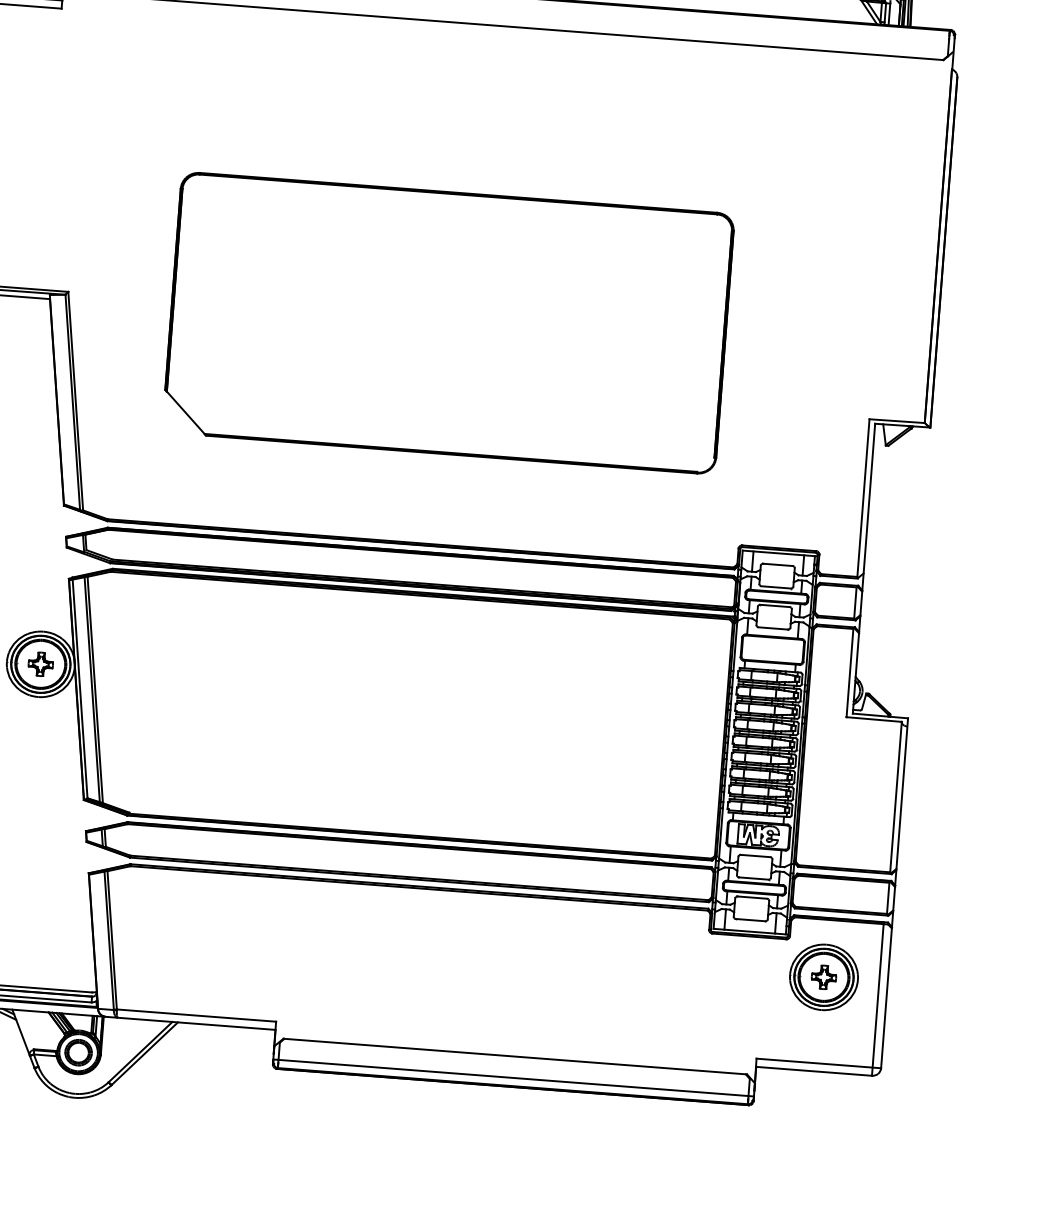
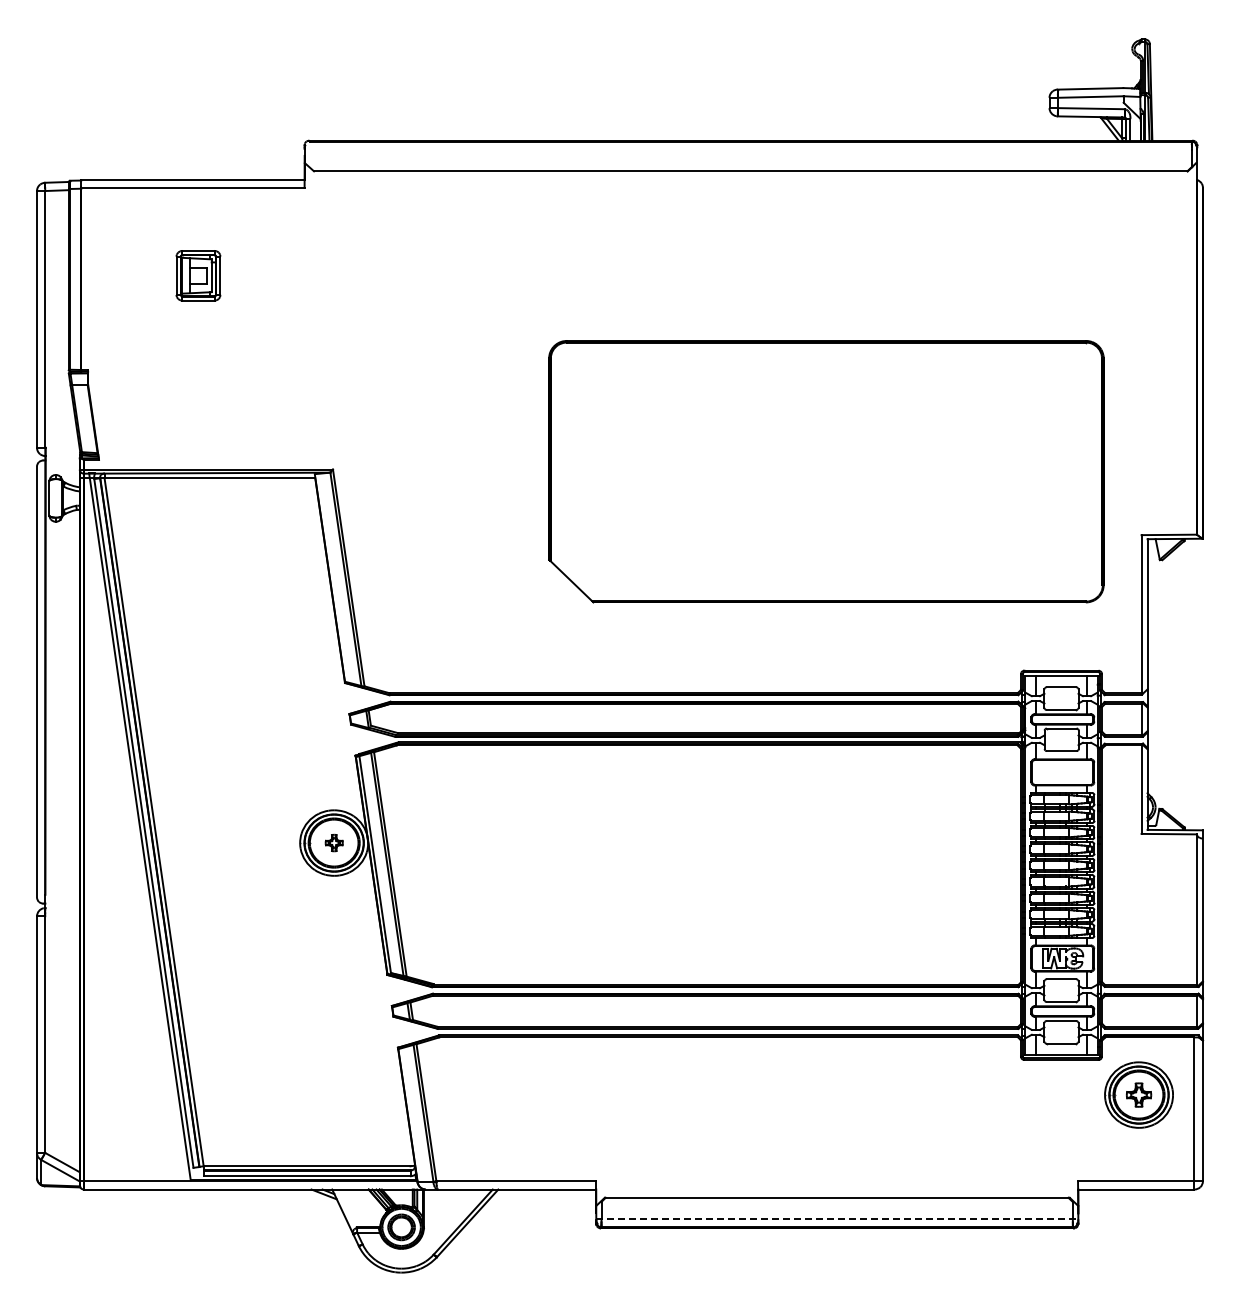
part: (448, 323) -> (826, 471), moved
part: (41, 663) -> (334, 842), size x0.7
line: (513, 1078) -> (837, 1219), solid -> dashed

